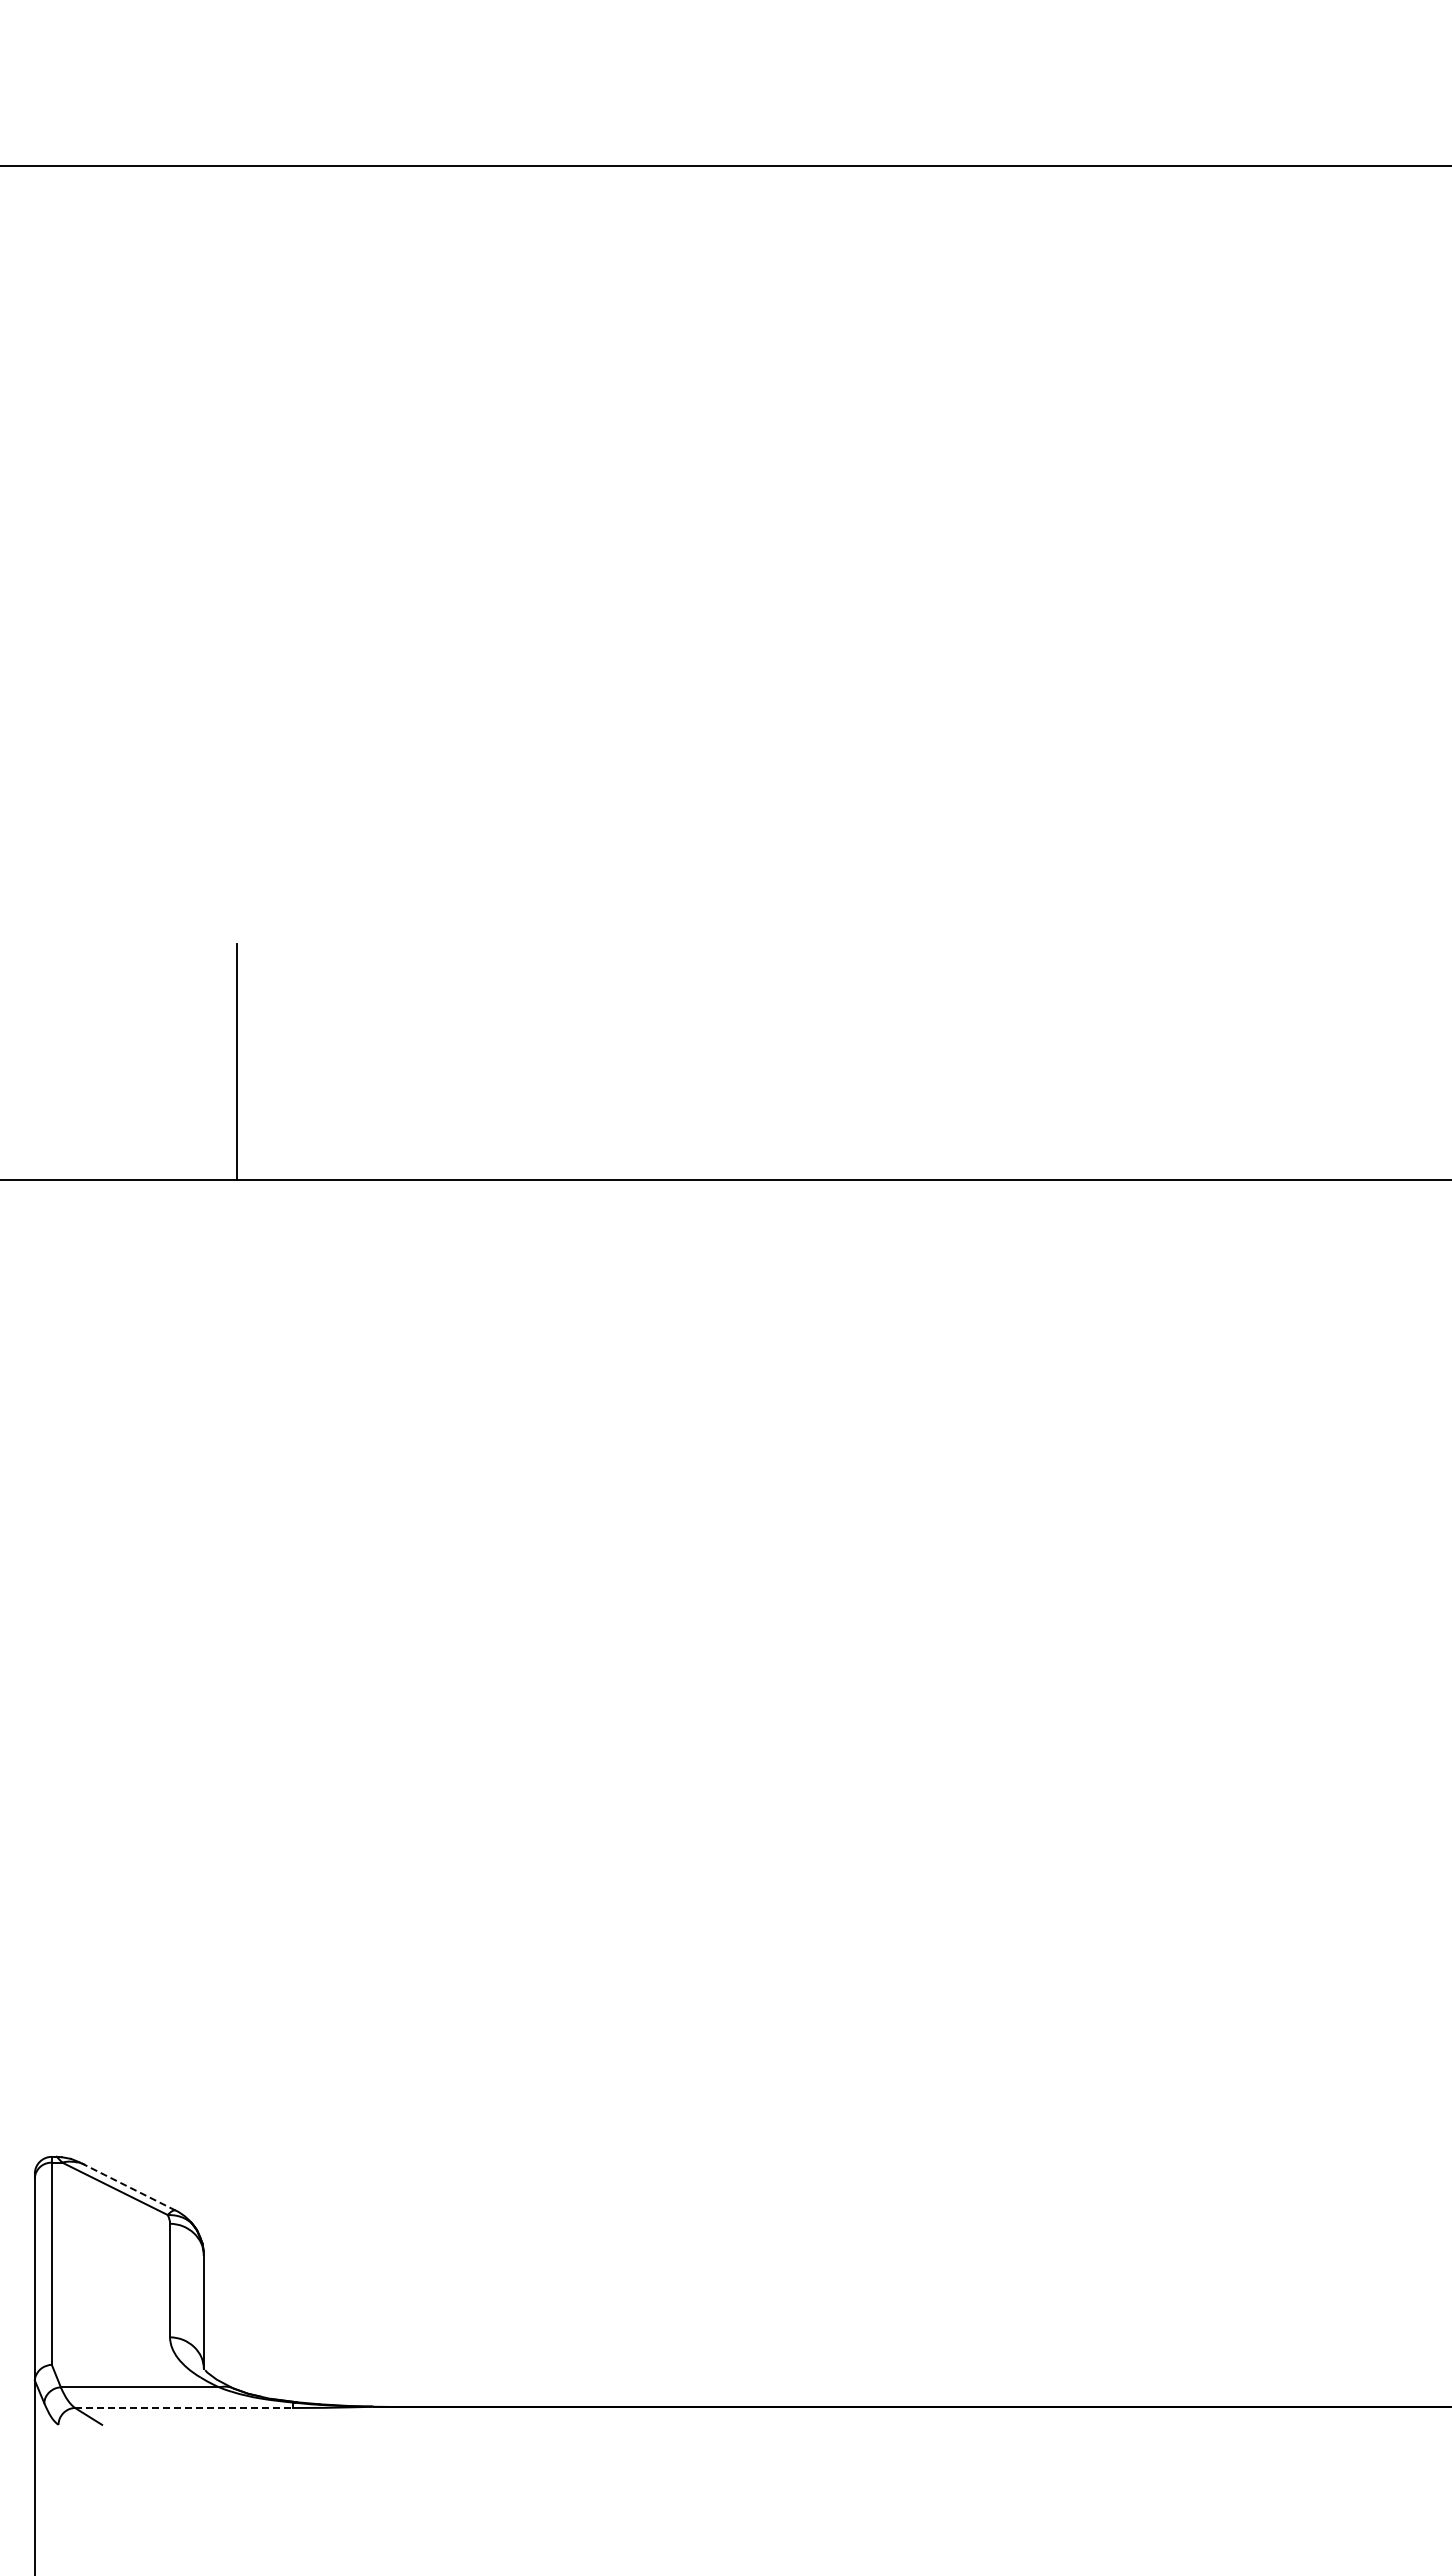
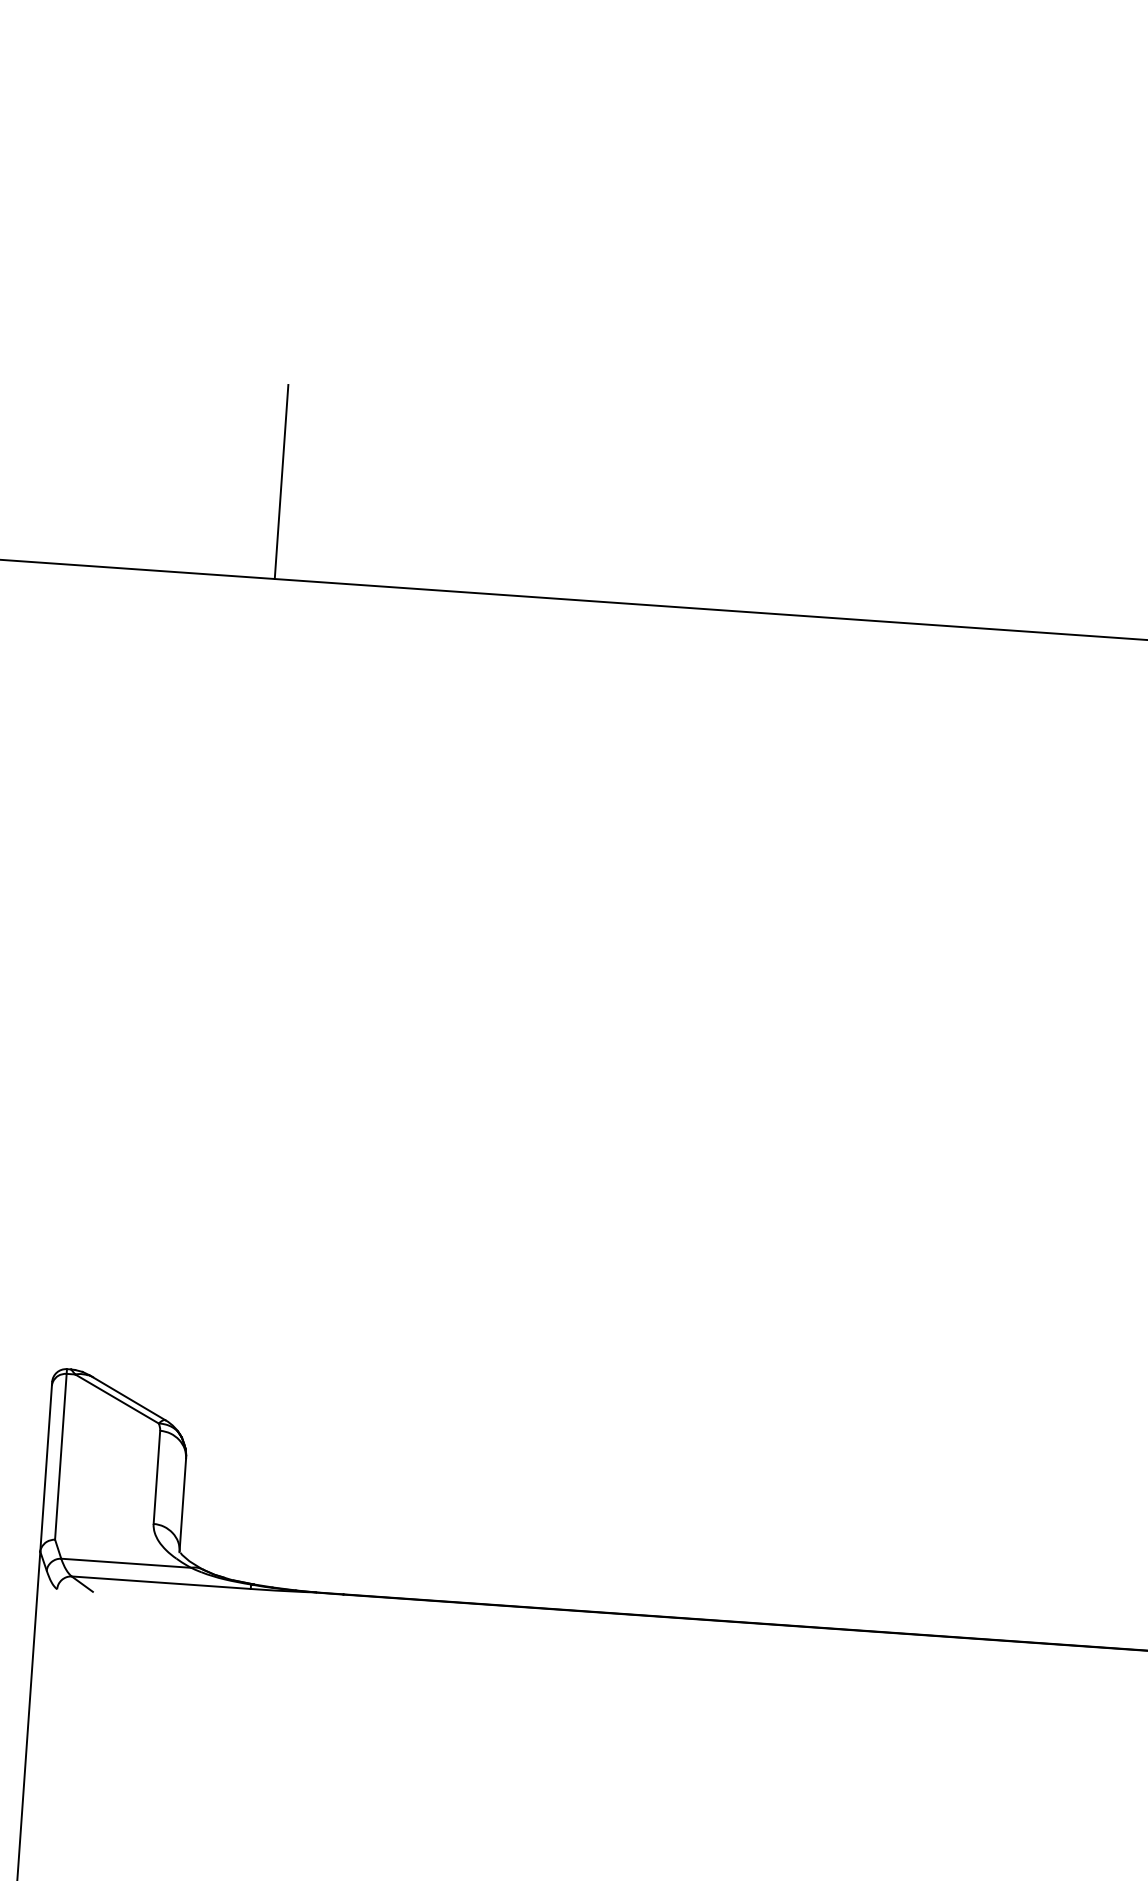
line: (127, 2186) -> (127, 1397), dashed -> solid
line: (184, 2407) -> (161, 1582), dashed -> solid

